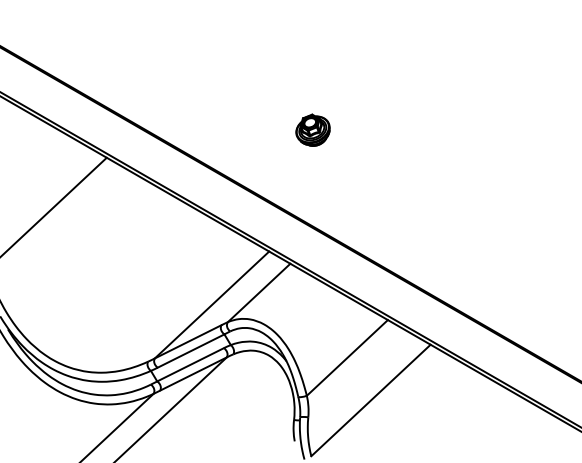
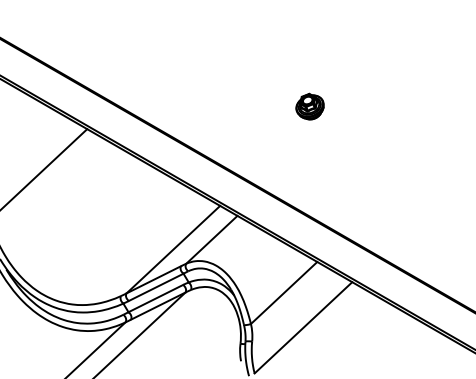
part: (312, 130) -> (309, 106), moved

